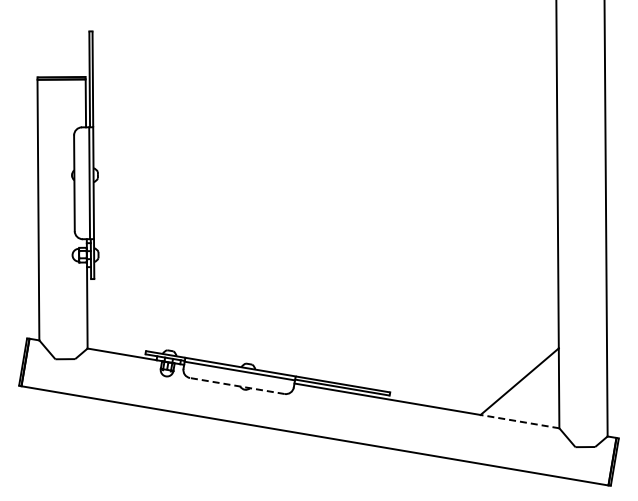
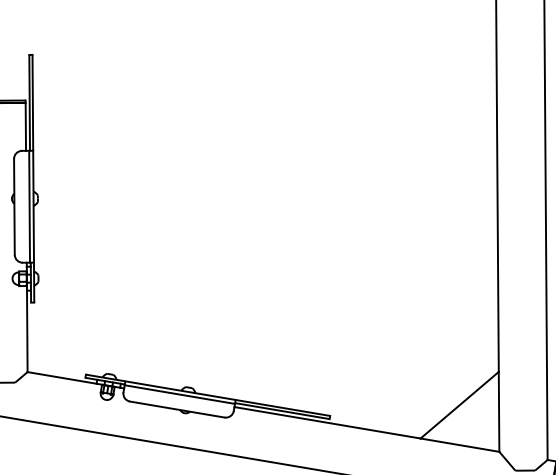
line: (237, 386) -> (177, 410), dashed -> solid
line: (519, 421) -> (459, 445), dashed -> solid

